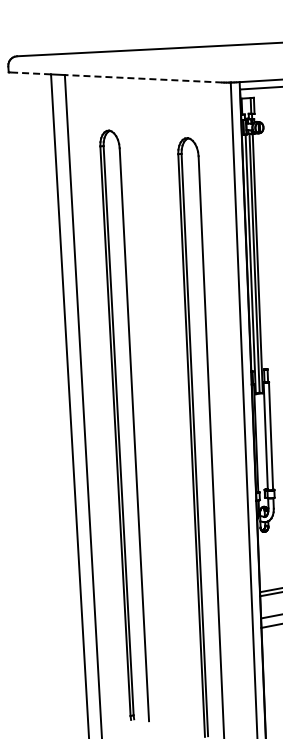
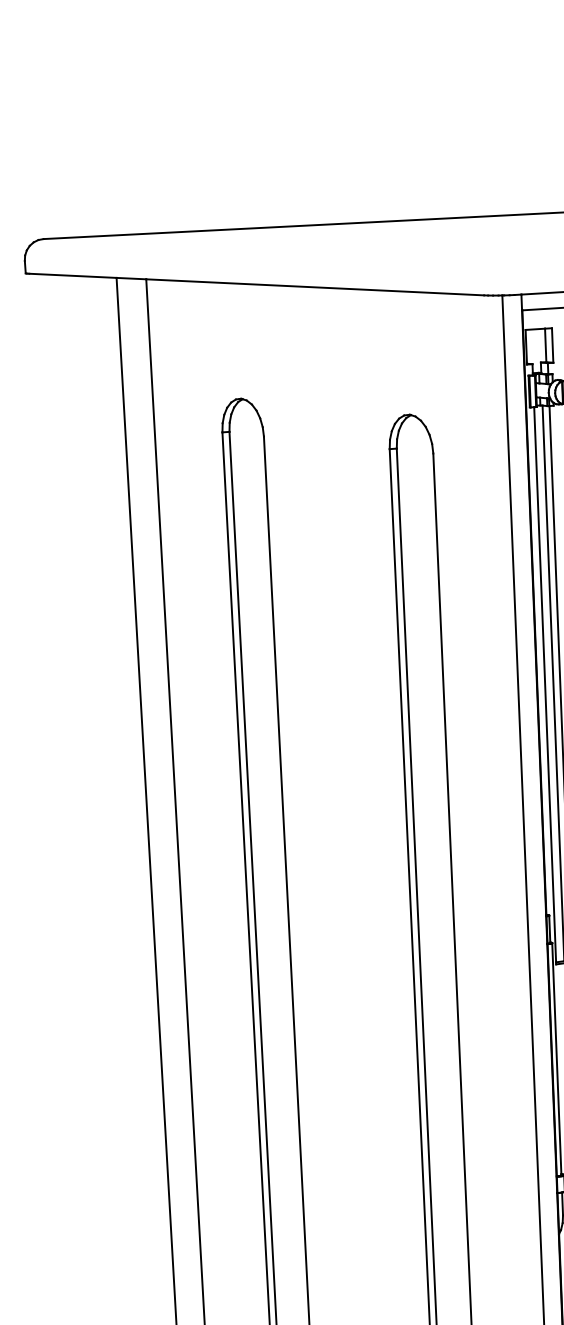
line: (30, 73) -> (72, 275), dashed -> solid
line: (143, 78) -> (315, 286), dashed -> solid

